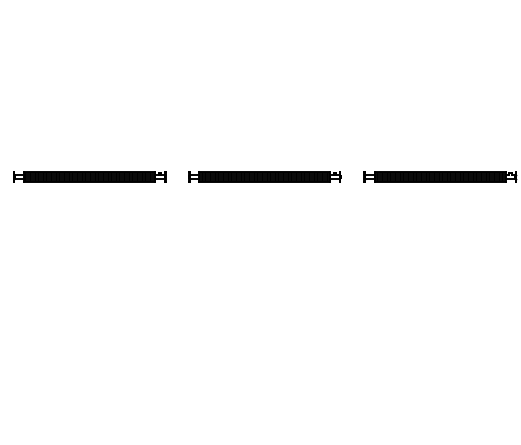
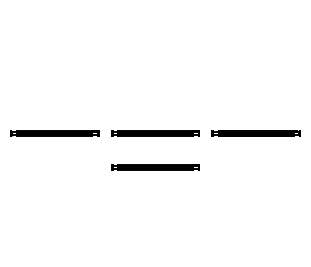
part: (264, 236) -> (155, 167), added

